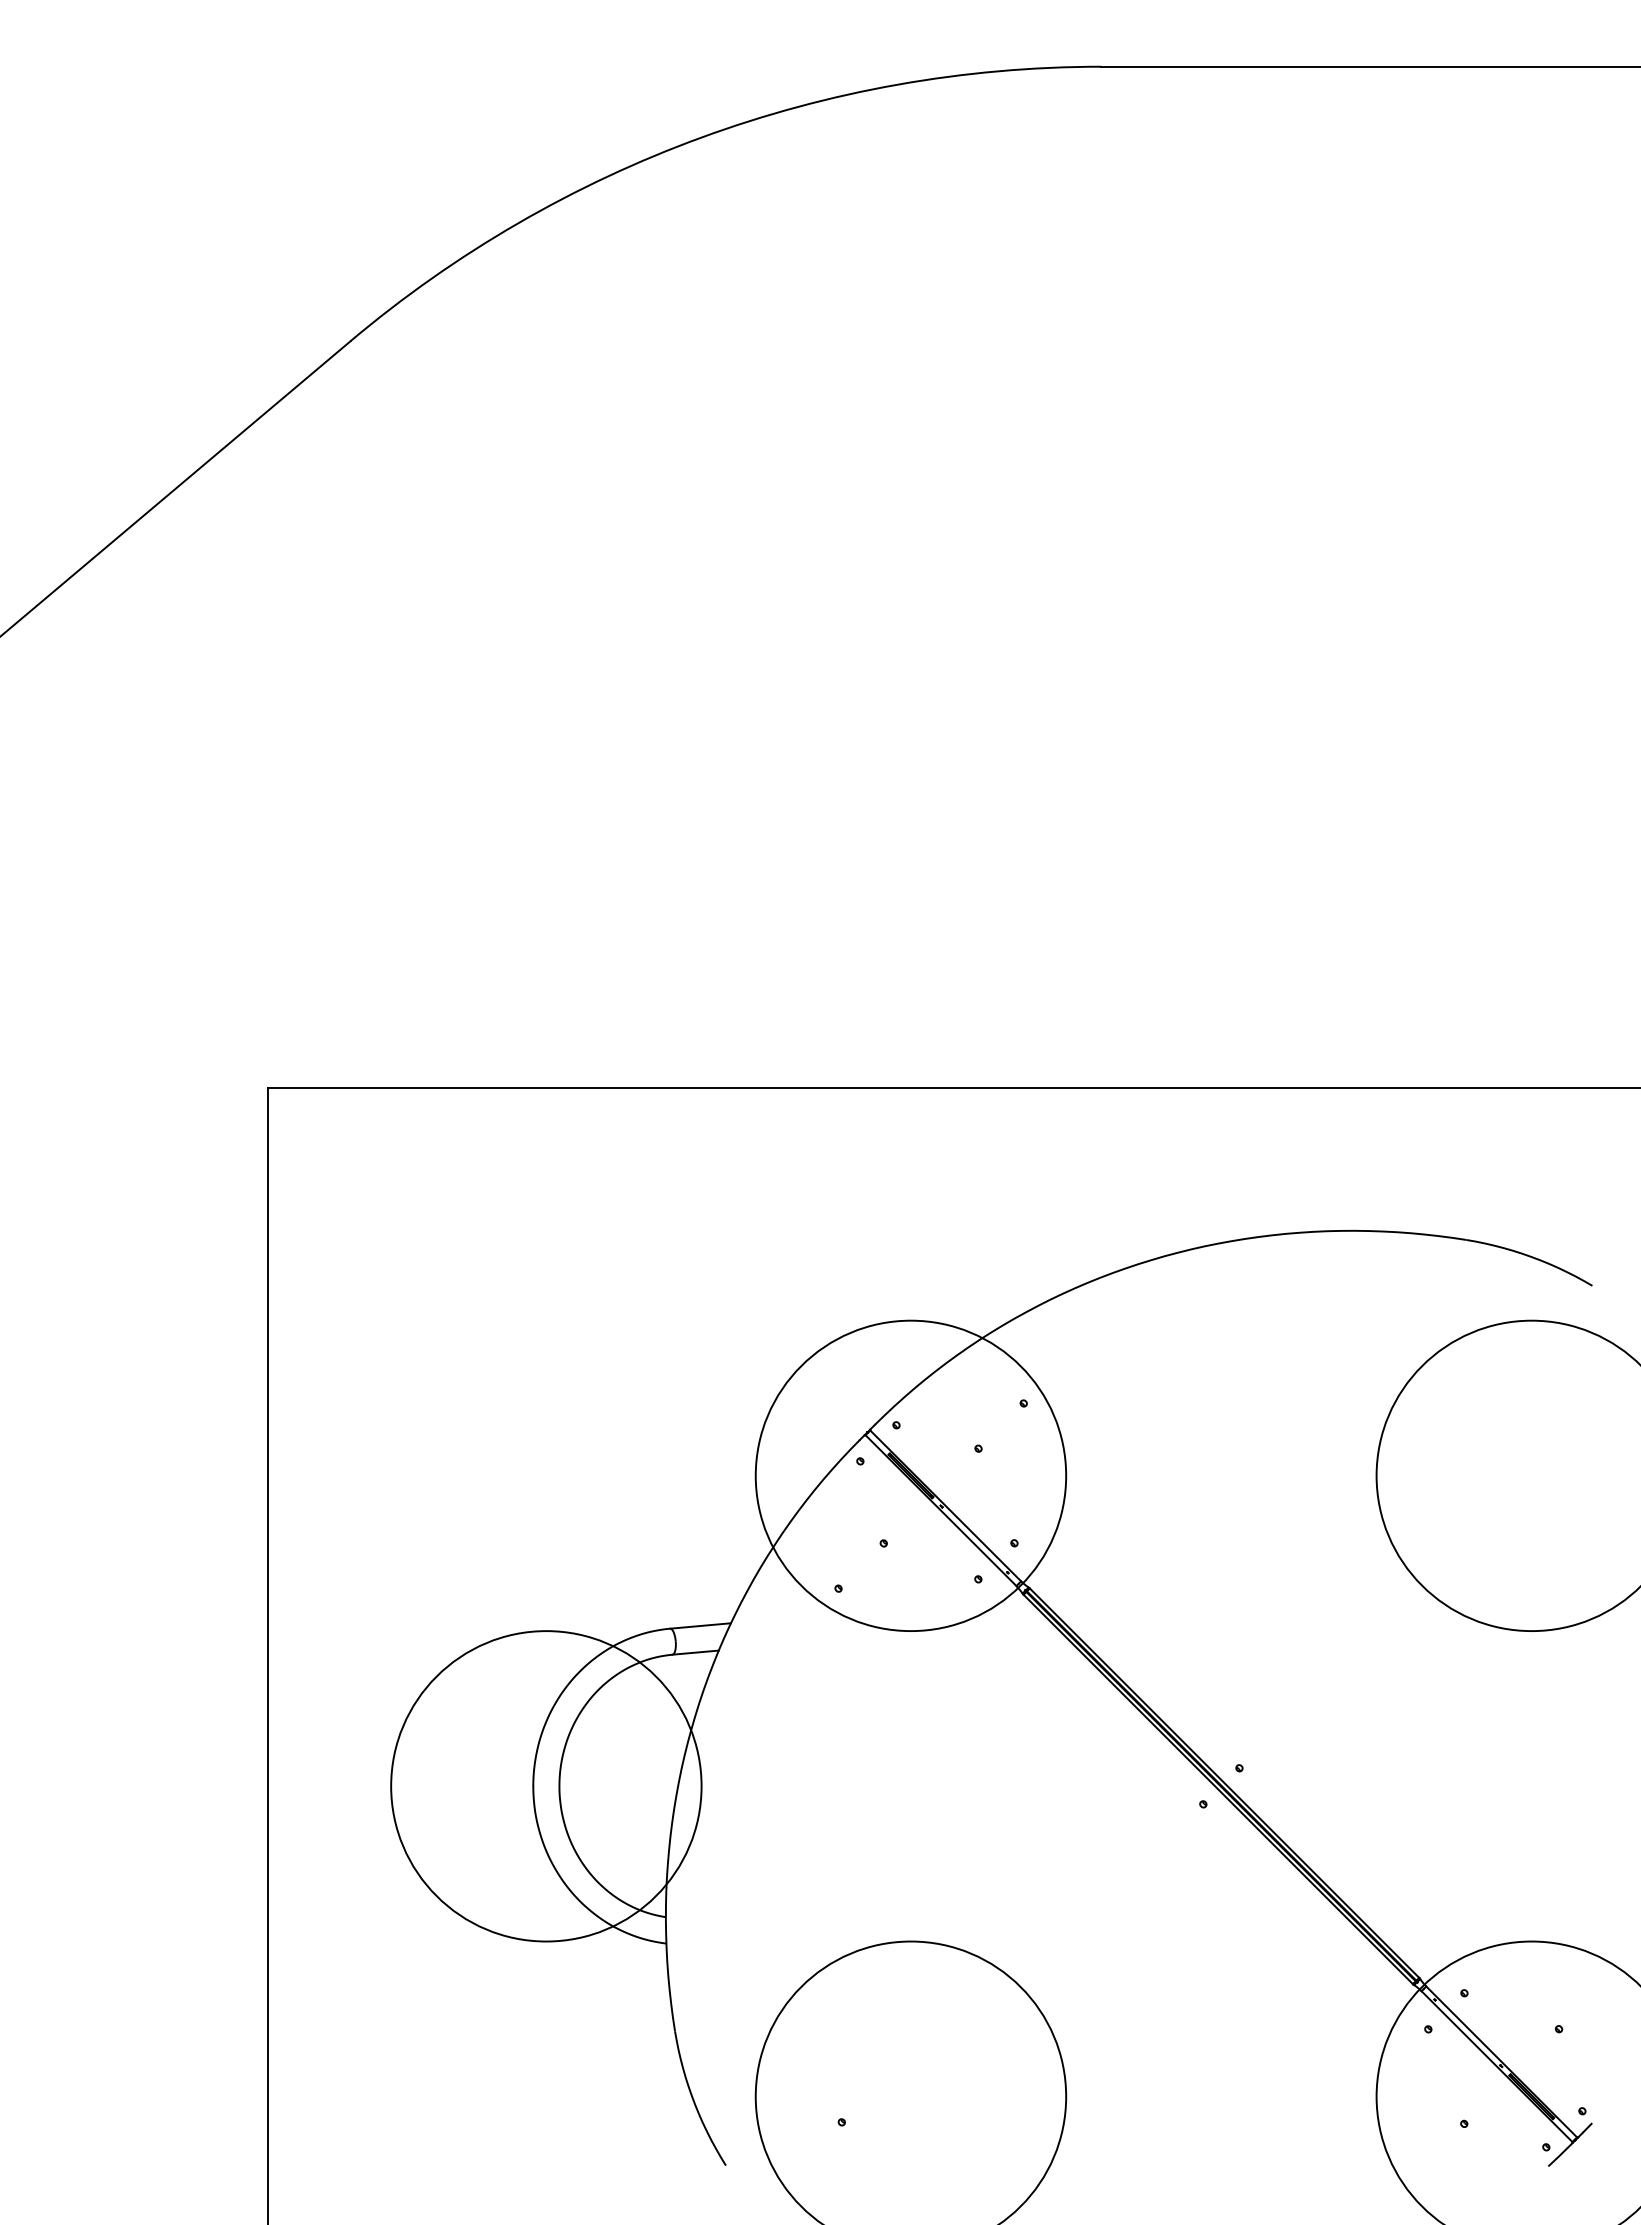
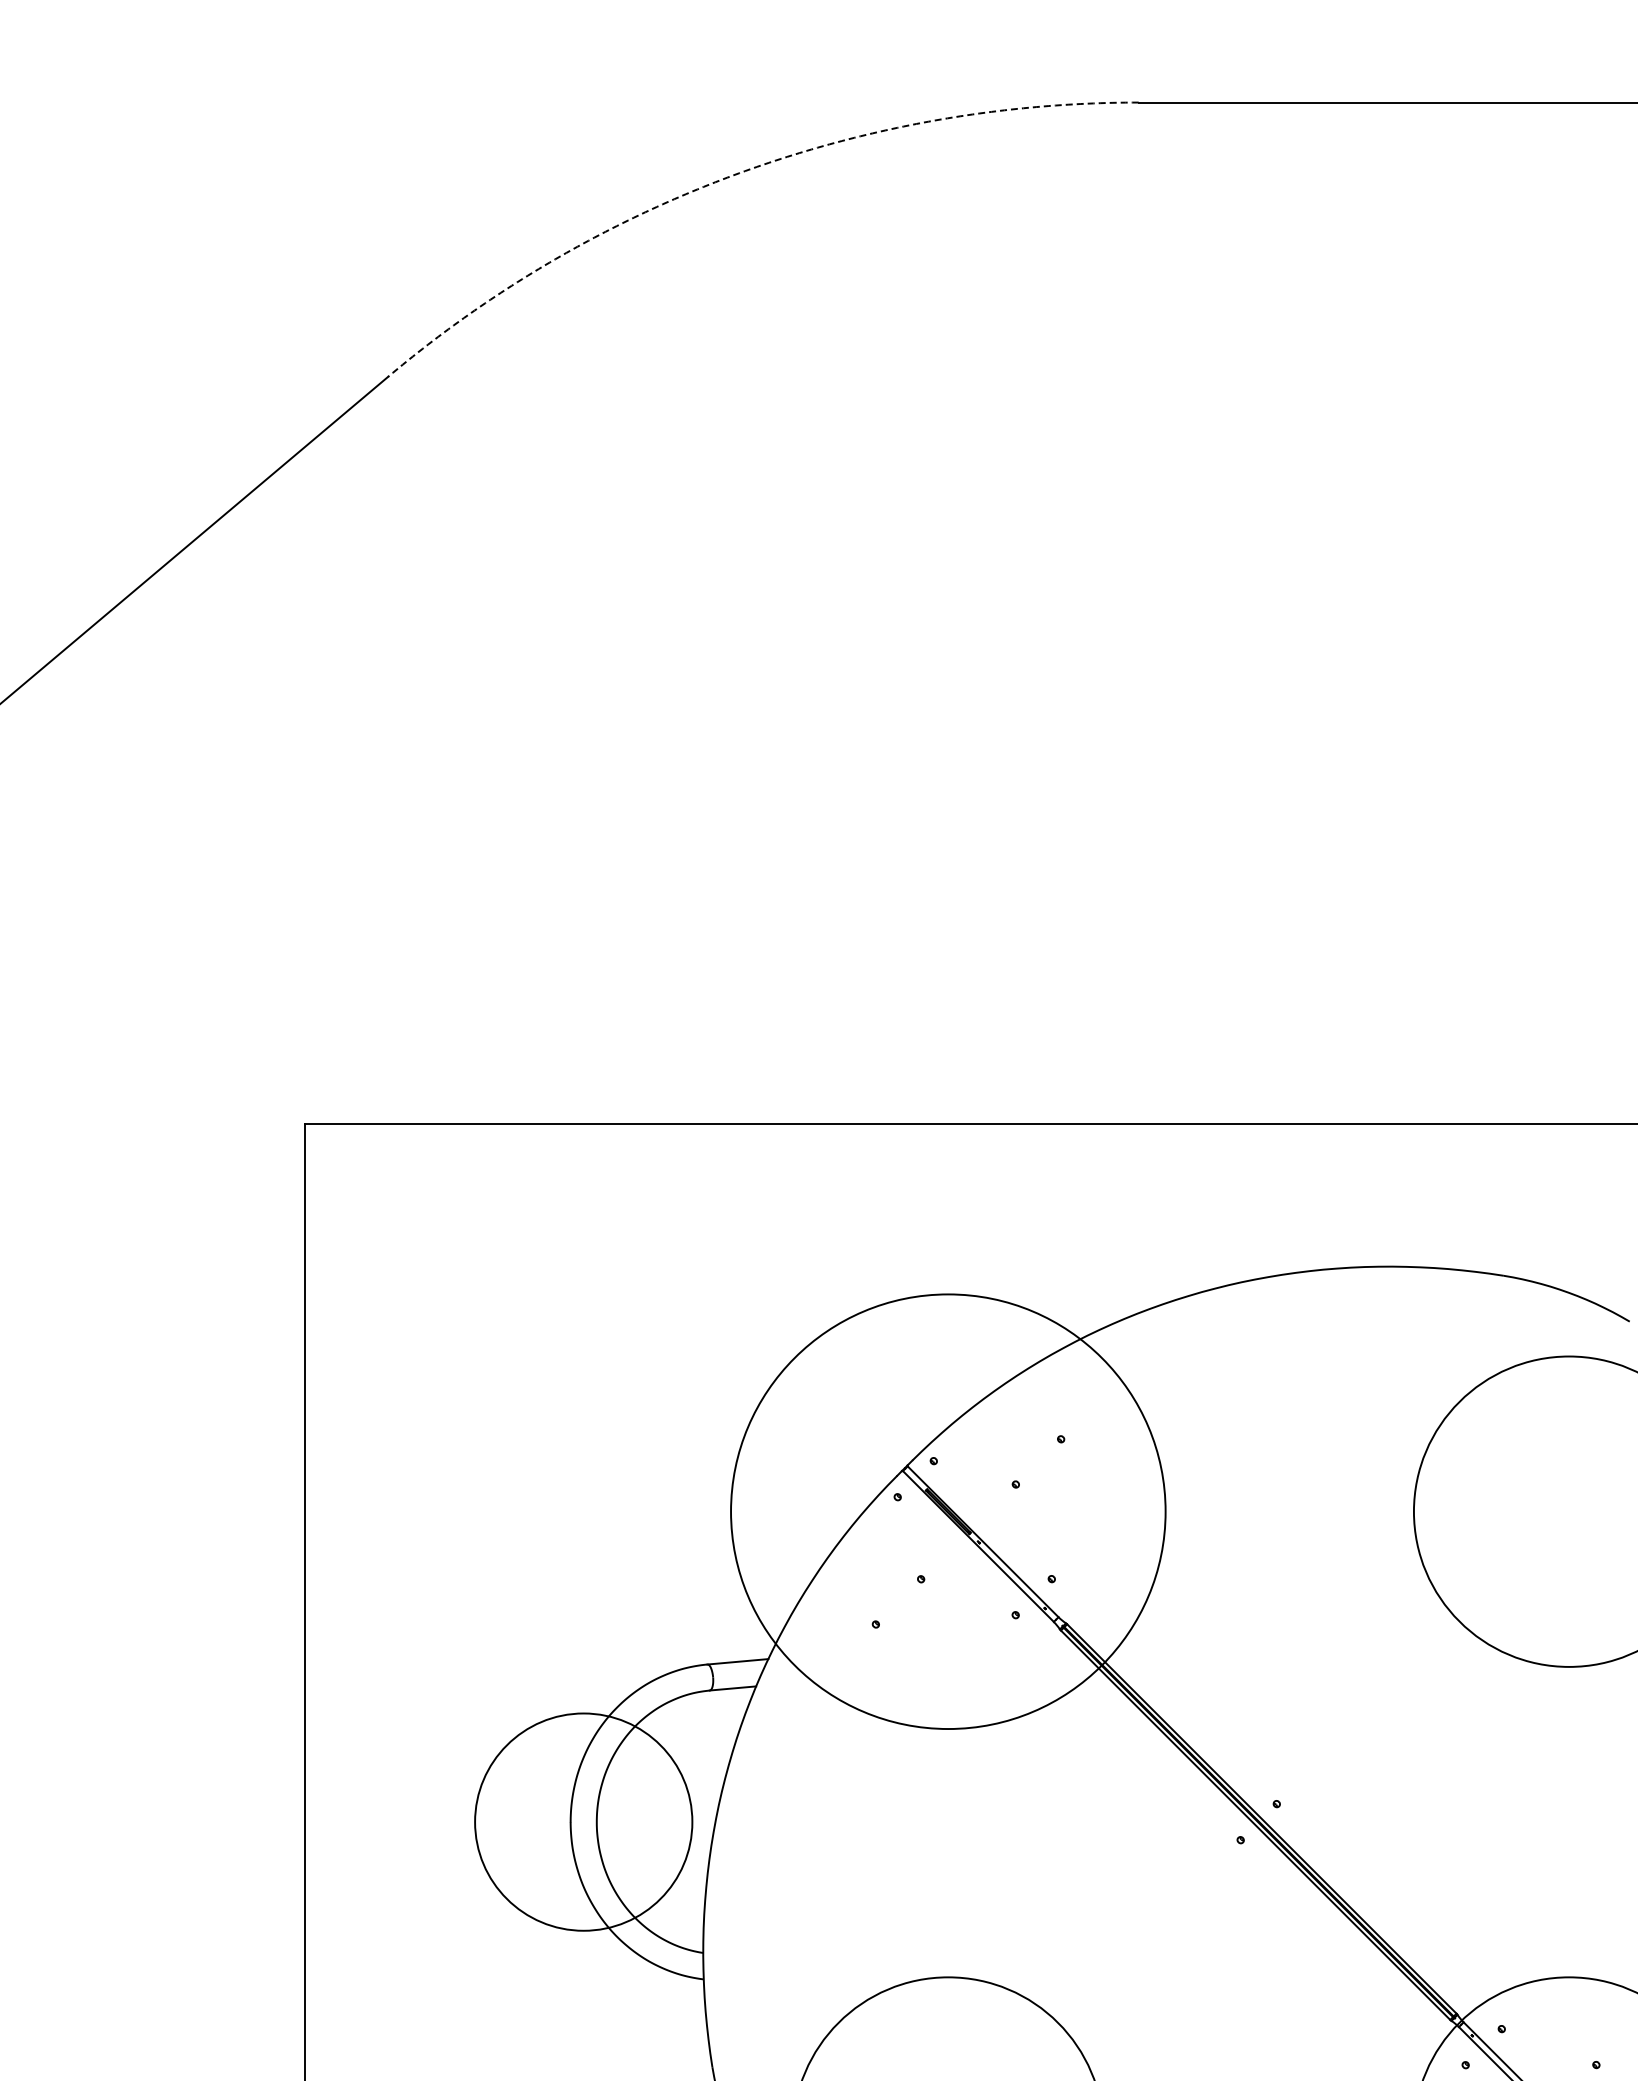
arc: (701, 137) -> (738, 173), solid -> dashed
circle: (910, 1475) -> (947, 1511), size x1.4
circle: (546, 1786) -> (583, 1822), size x0.7

